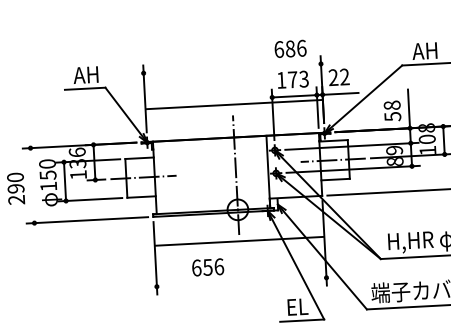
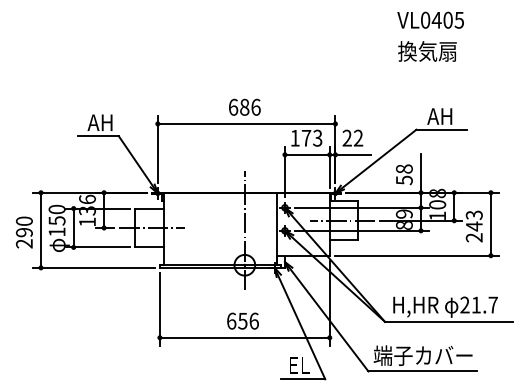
text: (290, 48) -> (244, 106), moved
line: (234, 104) -> (246, 123), moved
line: (33, 185) -> (41, 230), added
line: (239, 241) -> (244, 337), moved
text: (207, 266) -> (242, 320), moved

